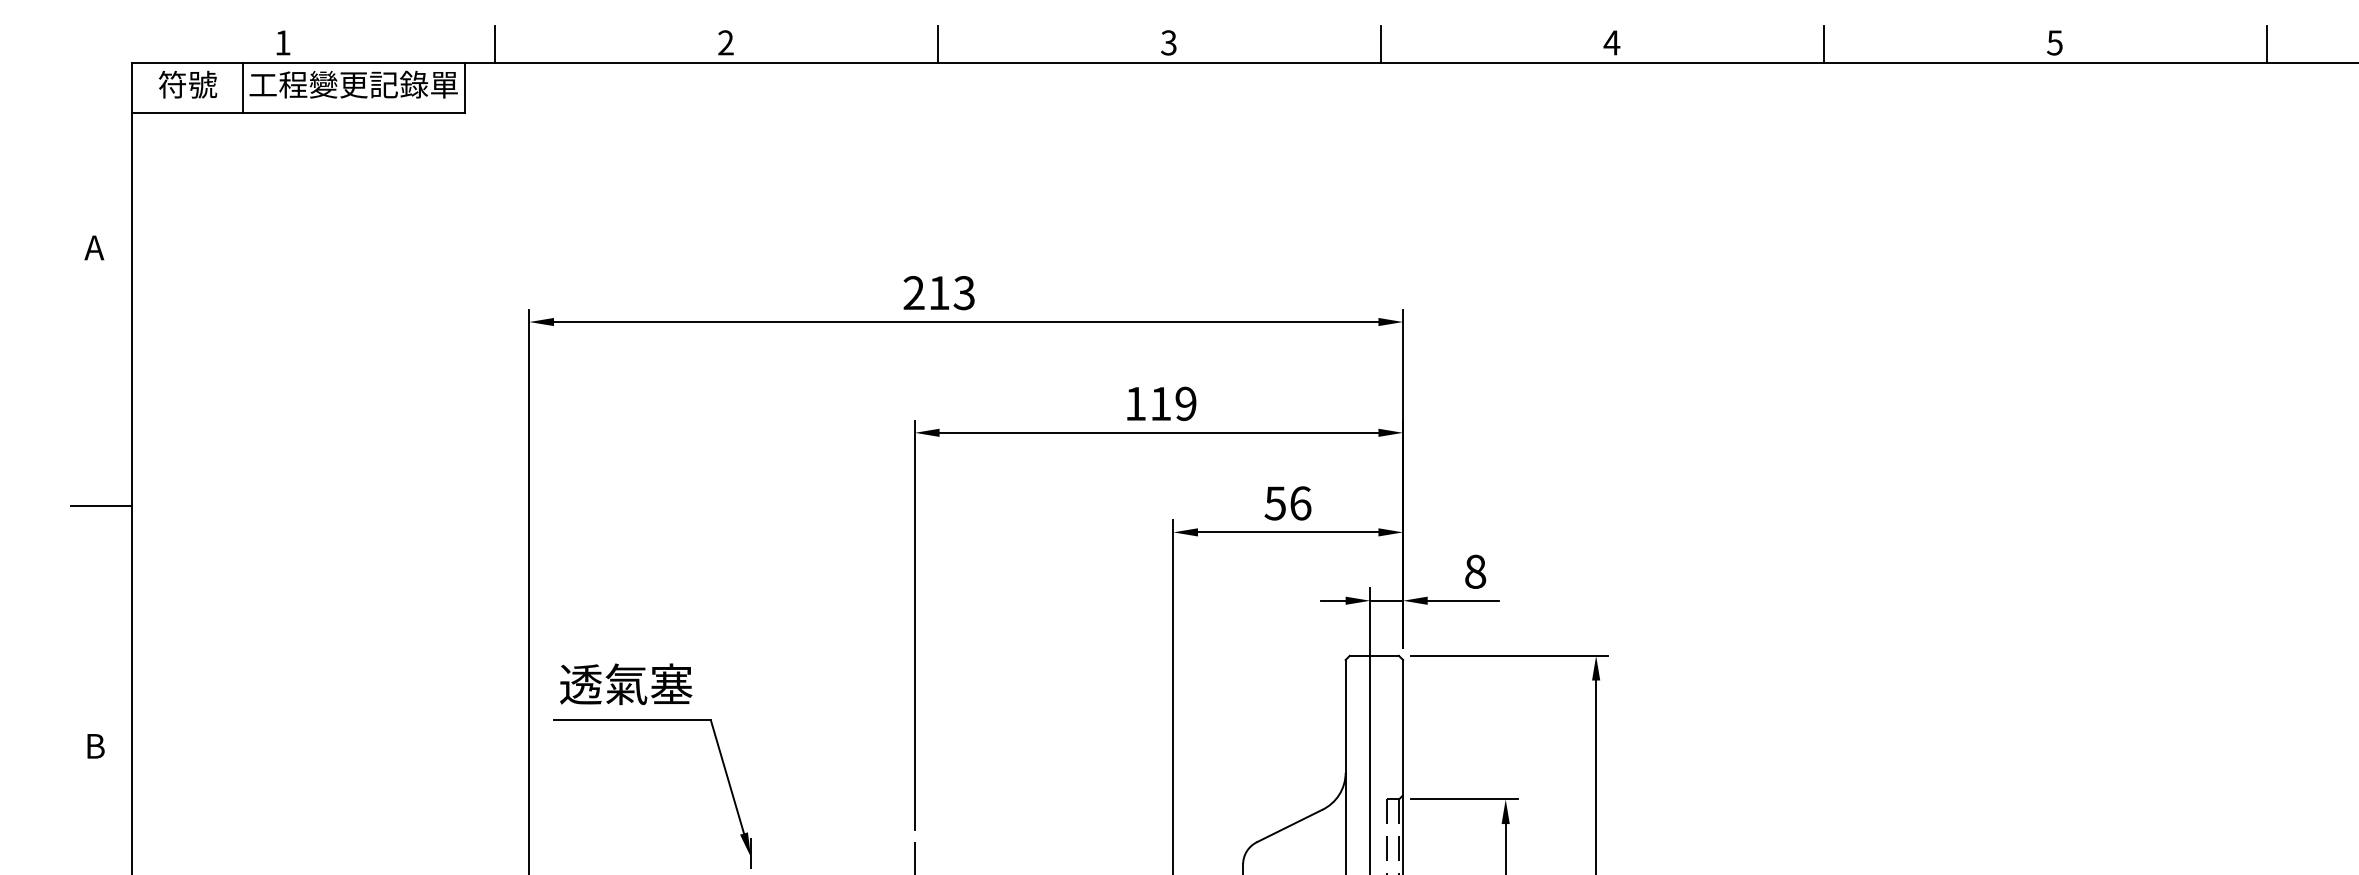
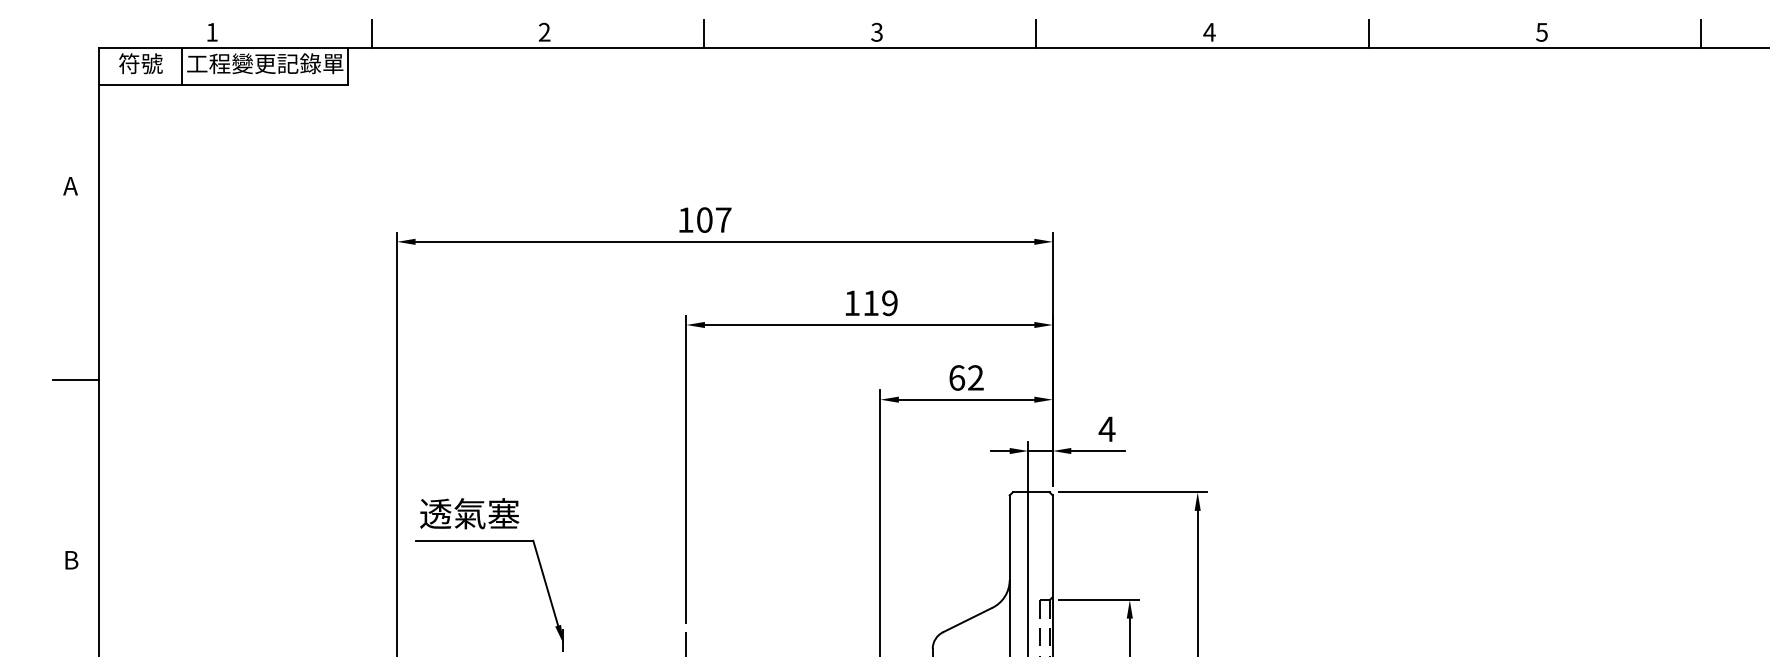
text: (938, 293) -> (704, 220), 213 -> 107
text: (1287, 503) -> (966, 378), 56 -> 62
text: (1475, 571) -> (1107, 429), 8 -> 4

